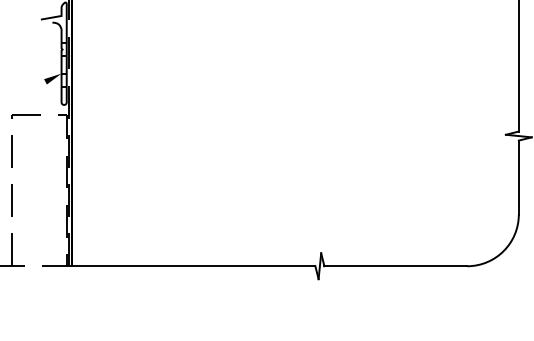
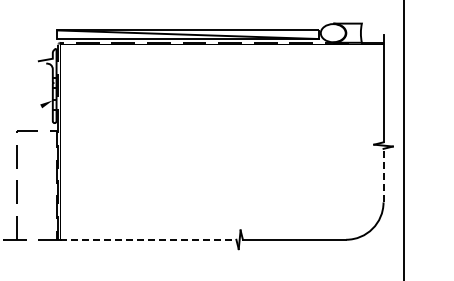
line: (518, 177) -> (383, 175), solid -> dashed
line: (193, 265) -> (148, 239), solid -> dashed

